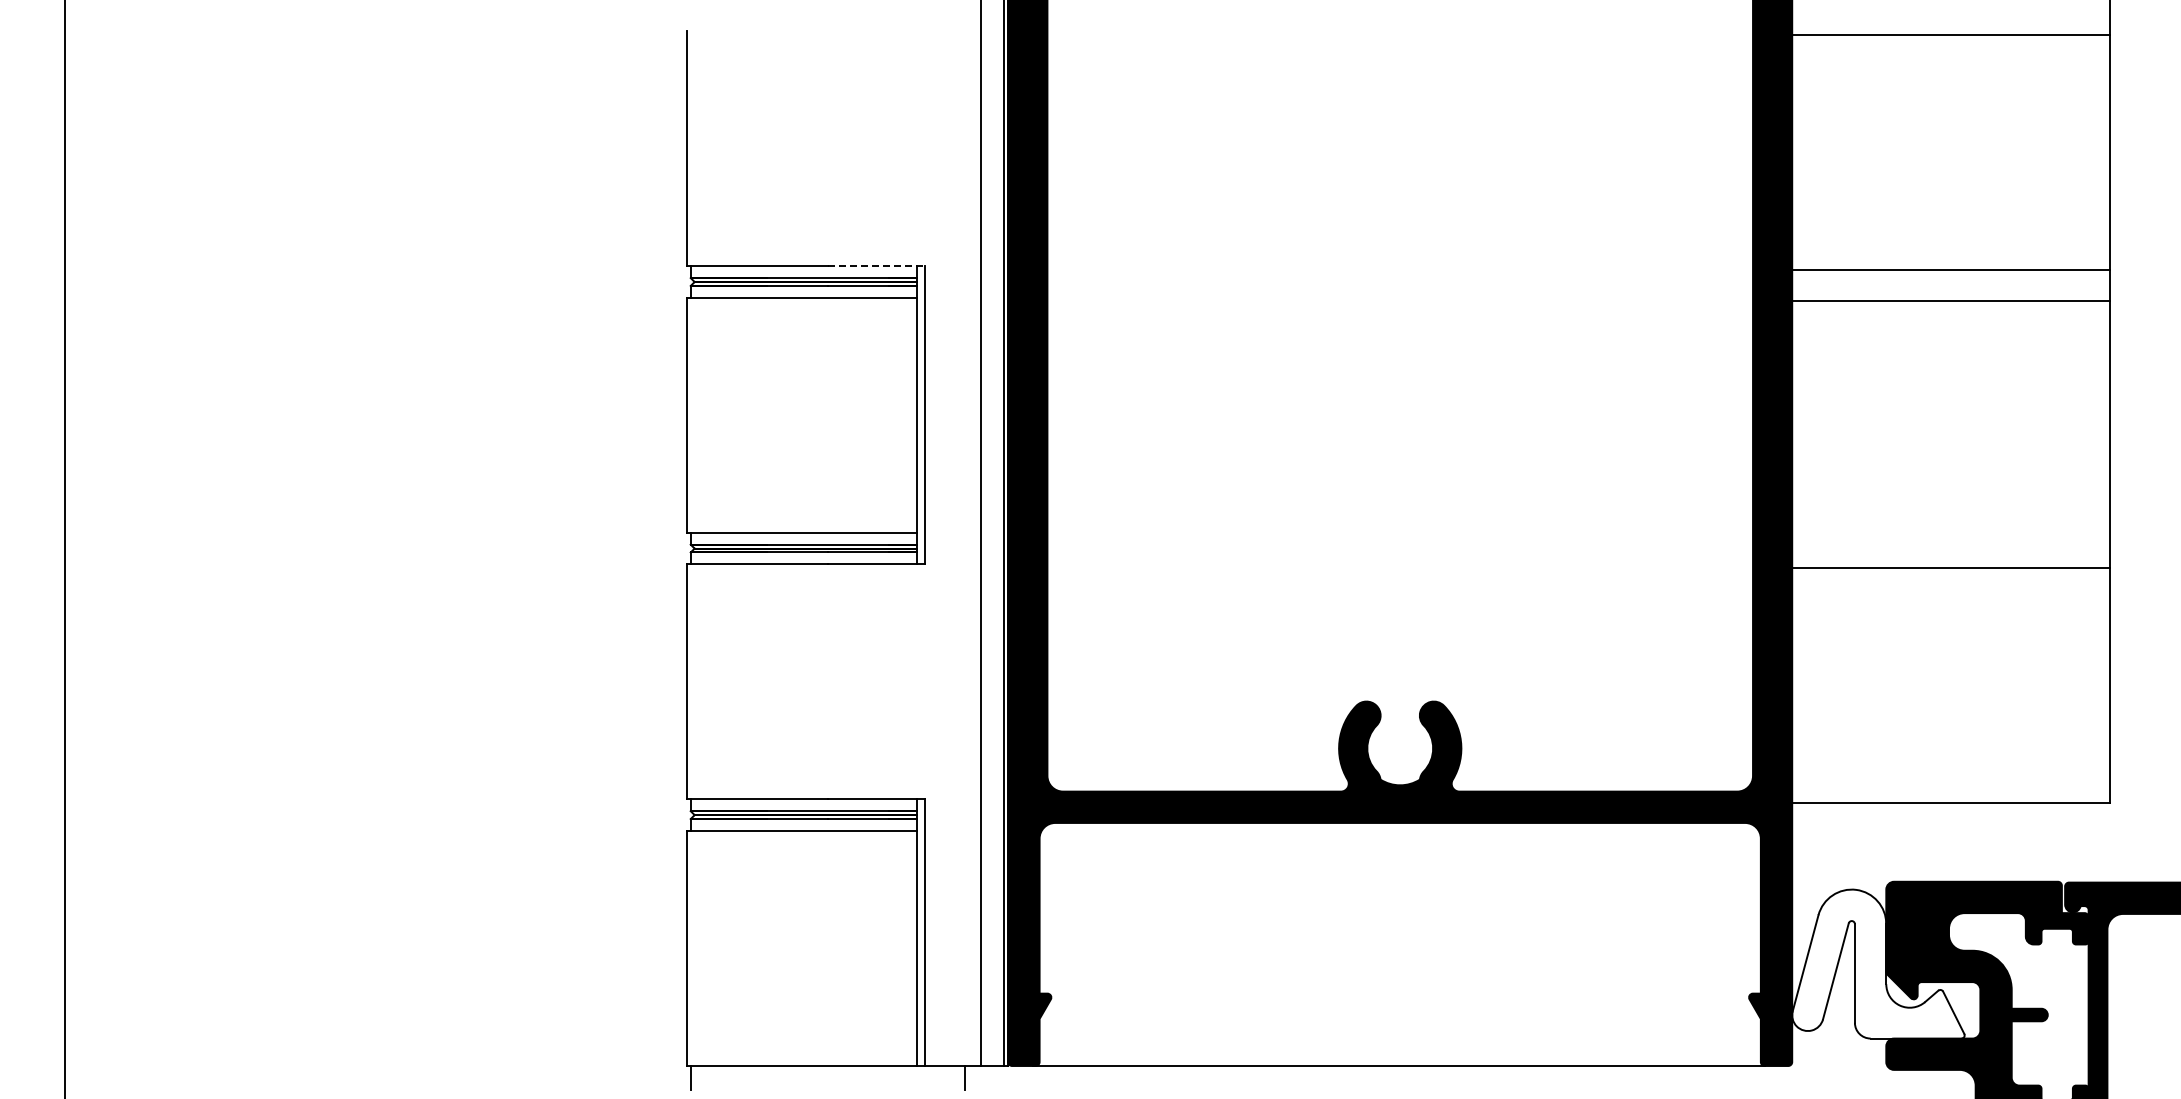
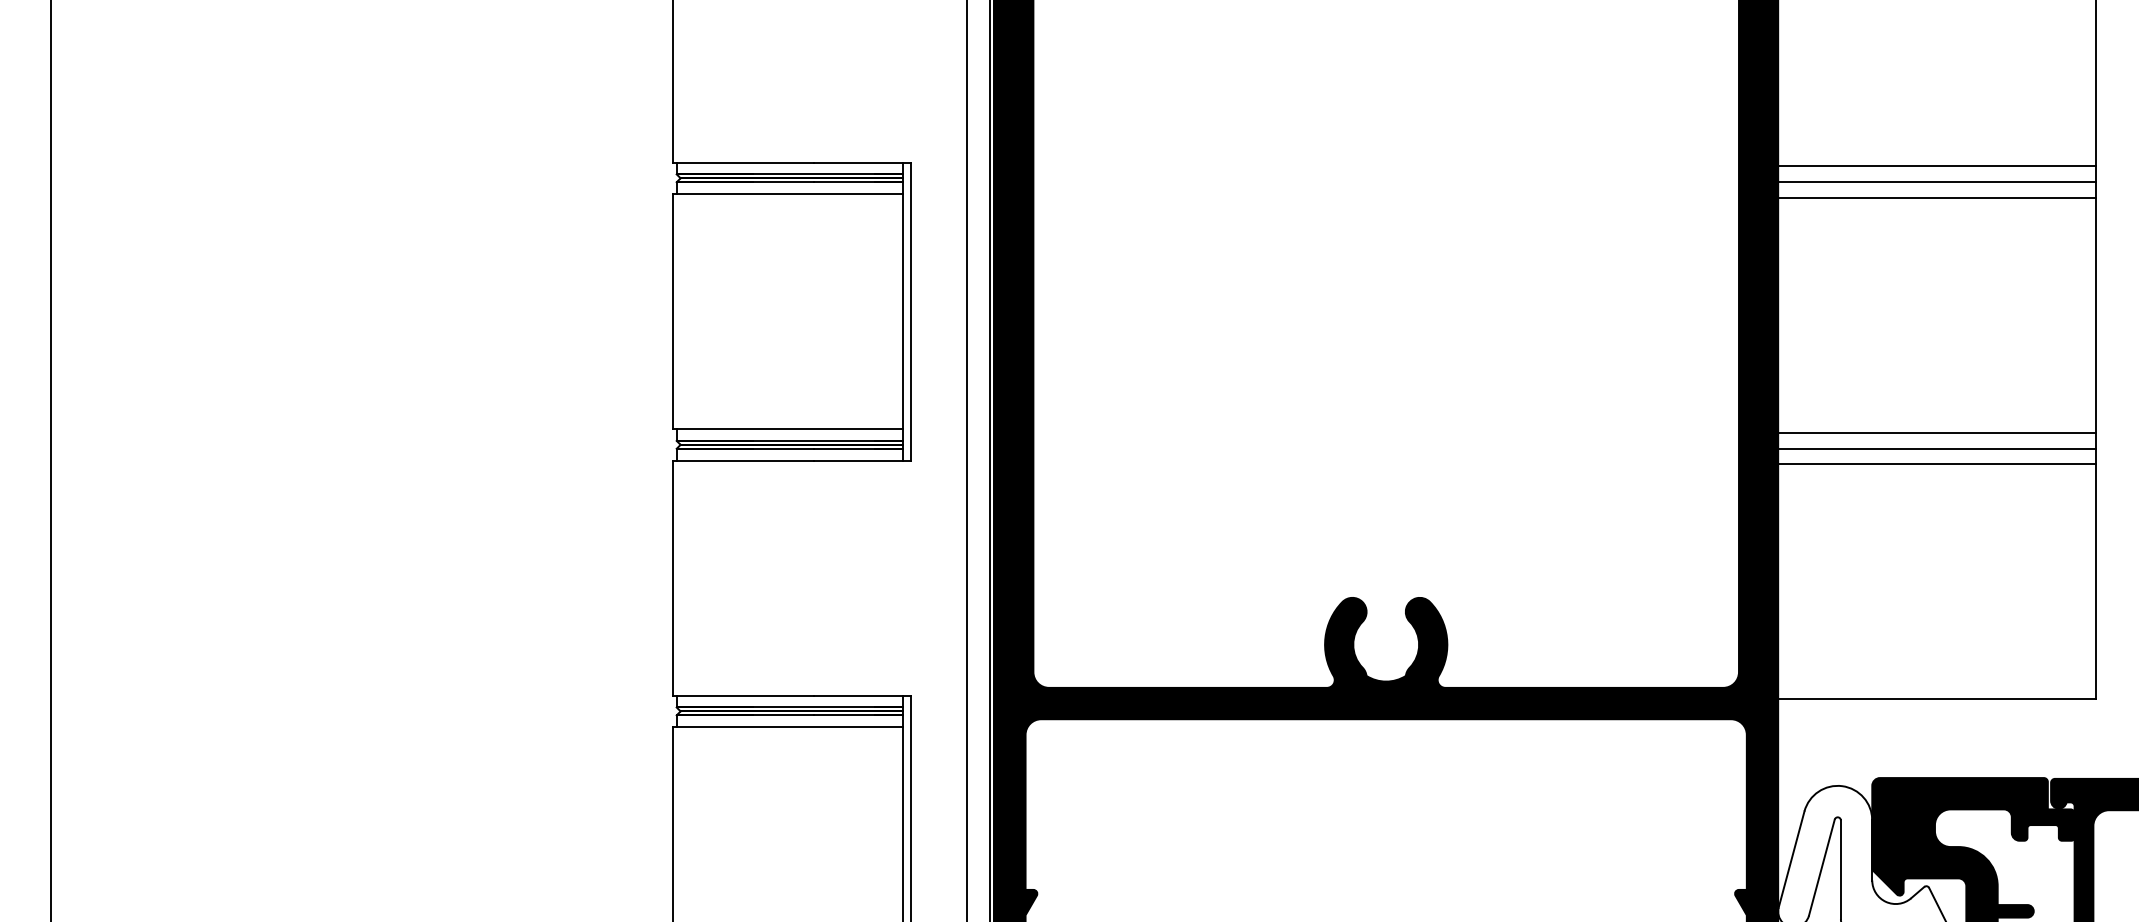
line: (876, 266) -> (862, 162), dashed -> solid
line: (1950, 285) -> (1936, 181), added
line: (1950, 536) -> (1936, 432), added
line: (1950, 552) -> (1936, 448), added

